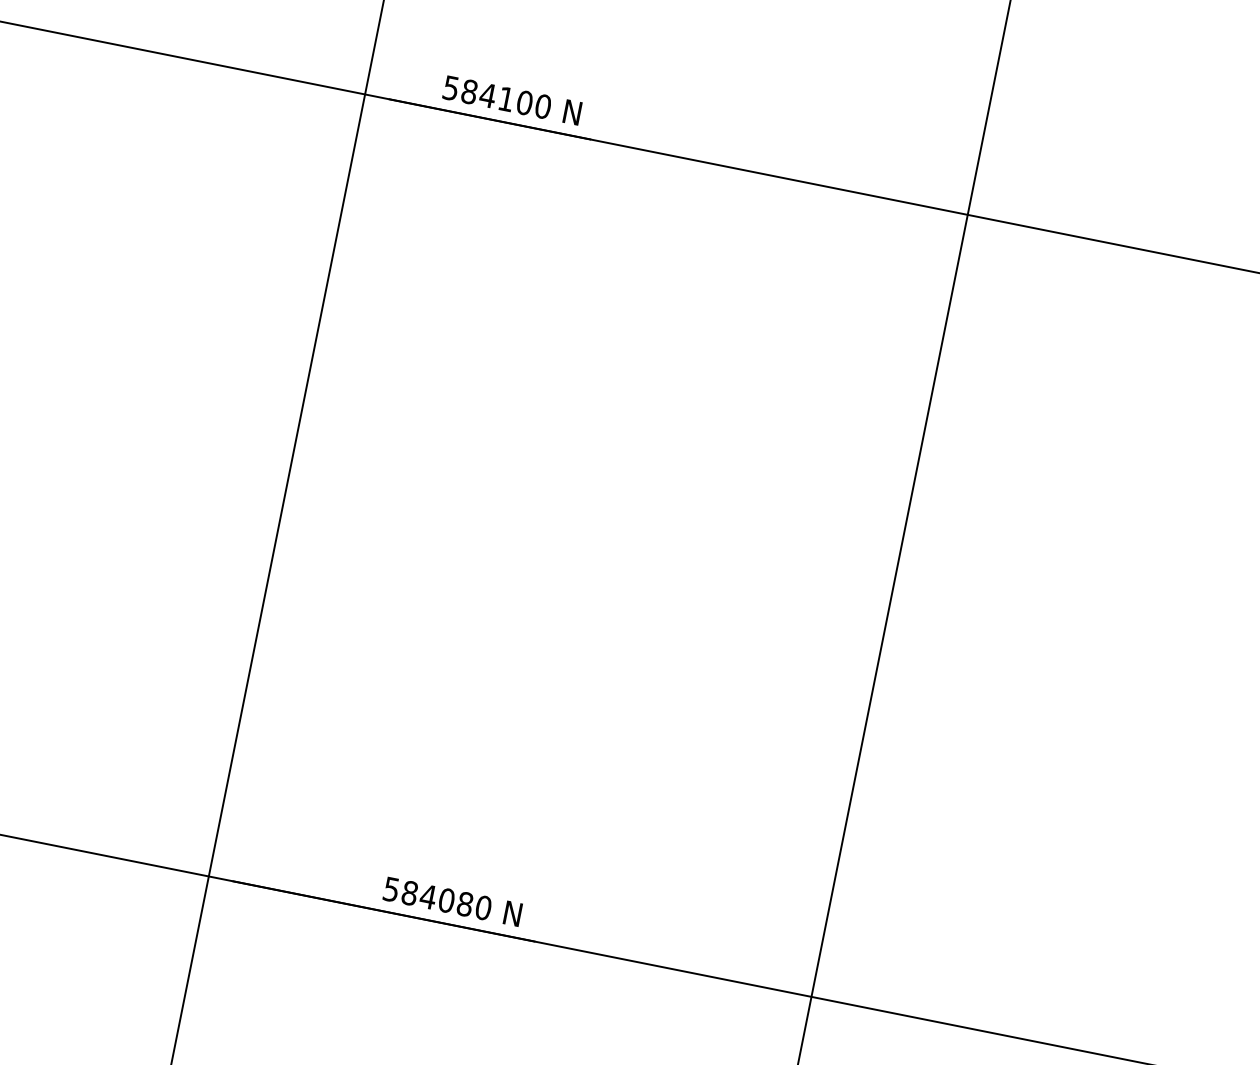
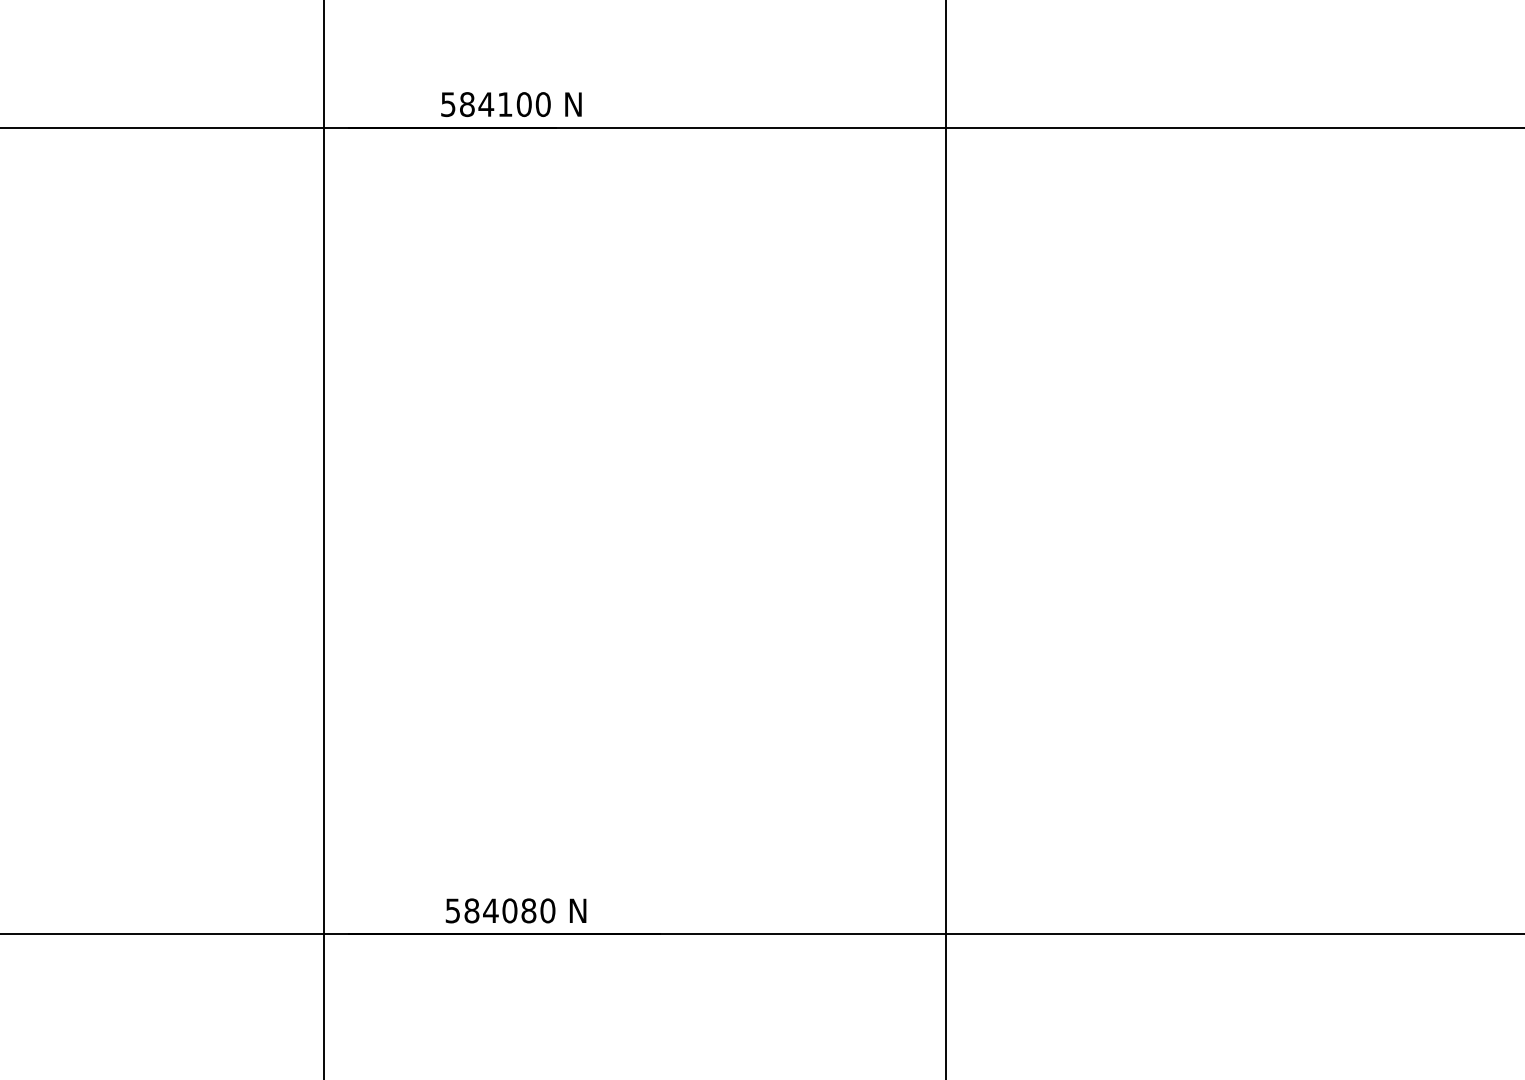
text: (512, 100) -> (511, 104), moved
text: (452, 901) -> (515, 910), moved

